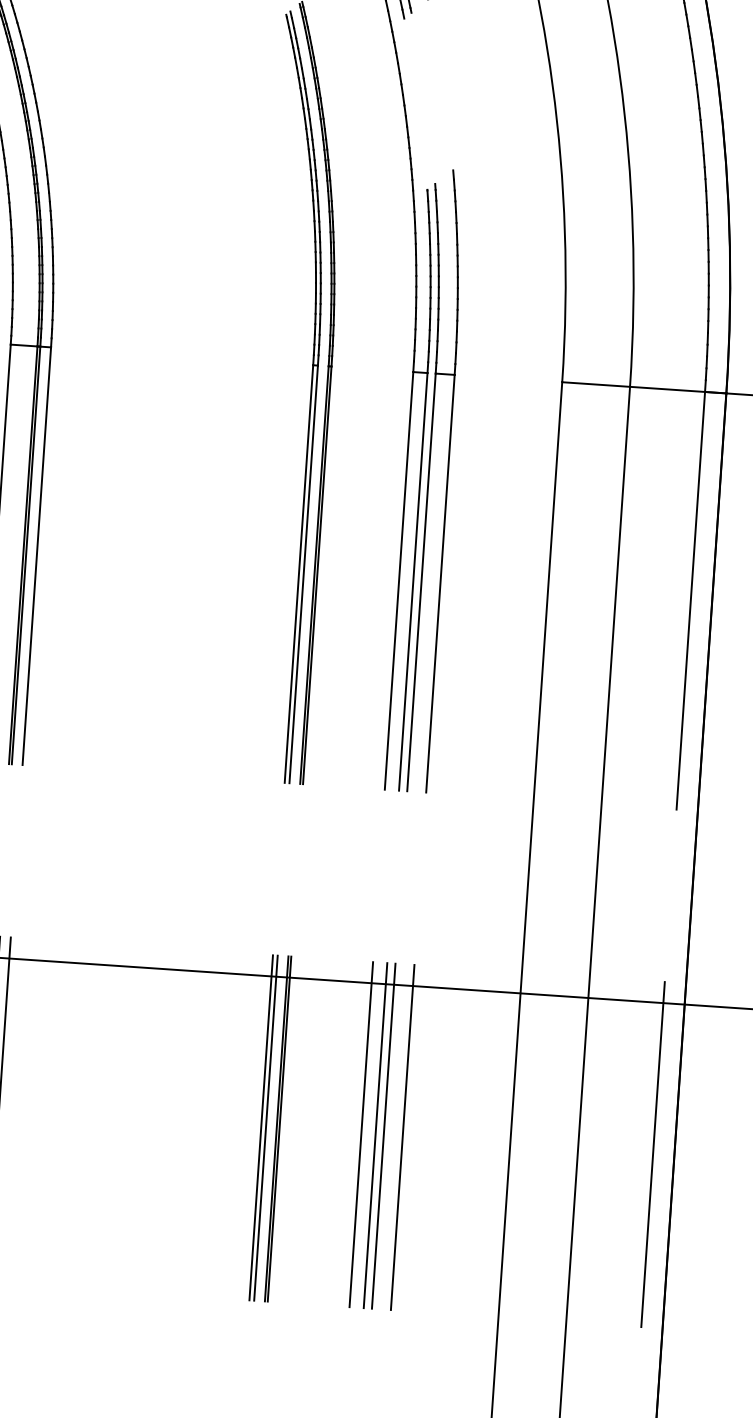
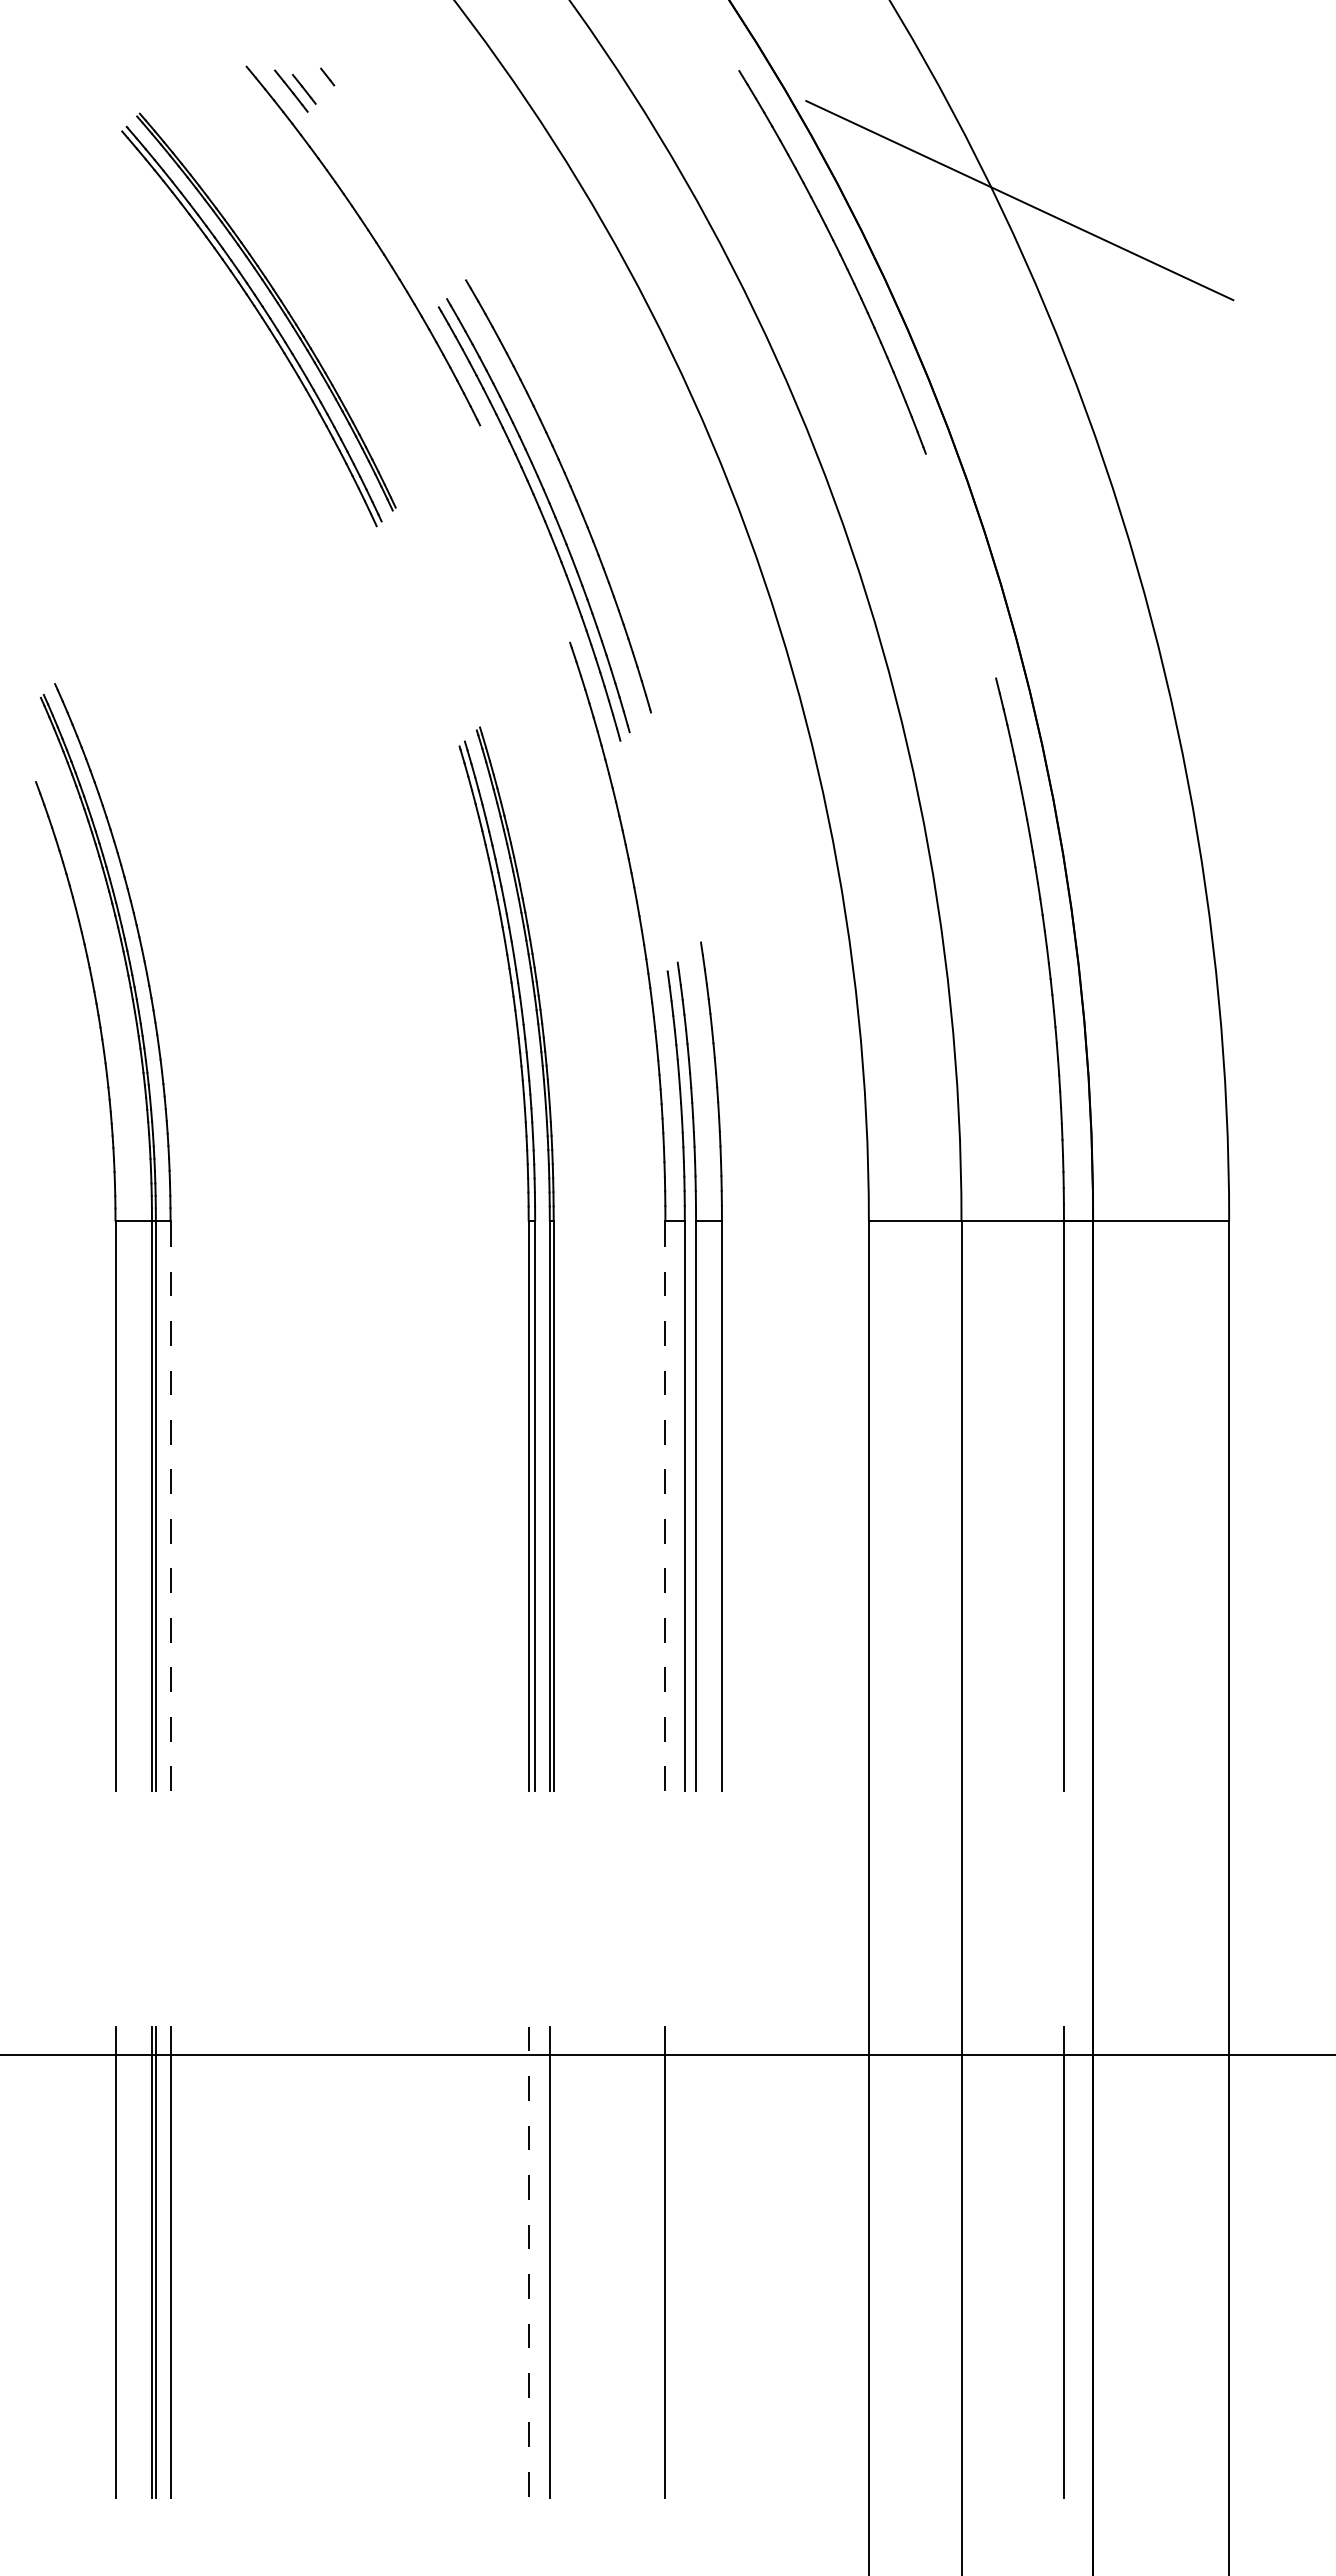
line: (36, 555) -> (170, 1505), solid -> dashed
line: (399, 580) -> (665, 1505), solid -> dashed
line: (261, 1127) -> (528, 2262), solid -> dashed
line: (266, 1127) -> (535, 2261), removed
line: (279, 1128) -> (553, 2261), removed
line: (375, 1135) -> (684, 2261), removed
line: (384, 1135) -> (696, 2261), removed
line: (402, 1136) -> (721, 2261), removed

